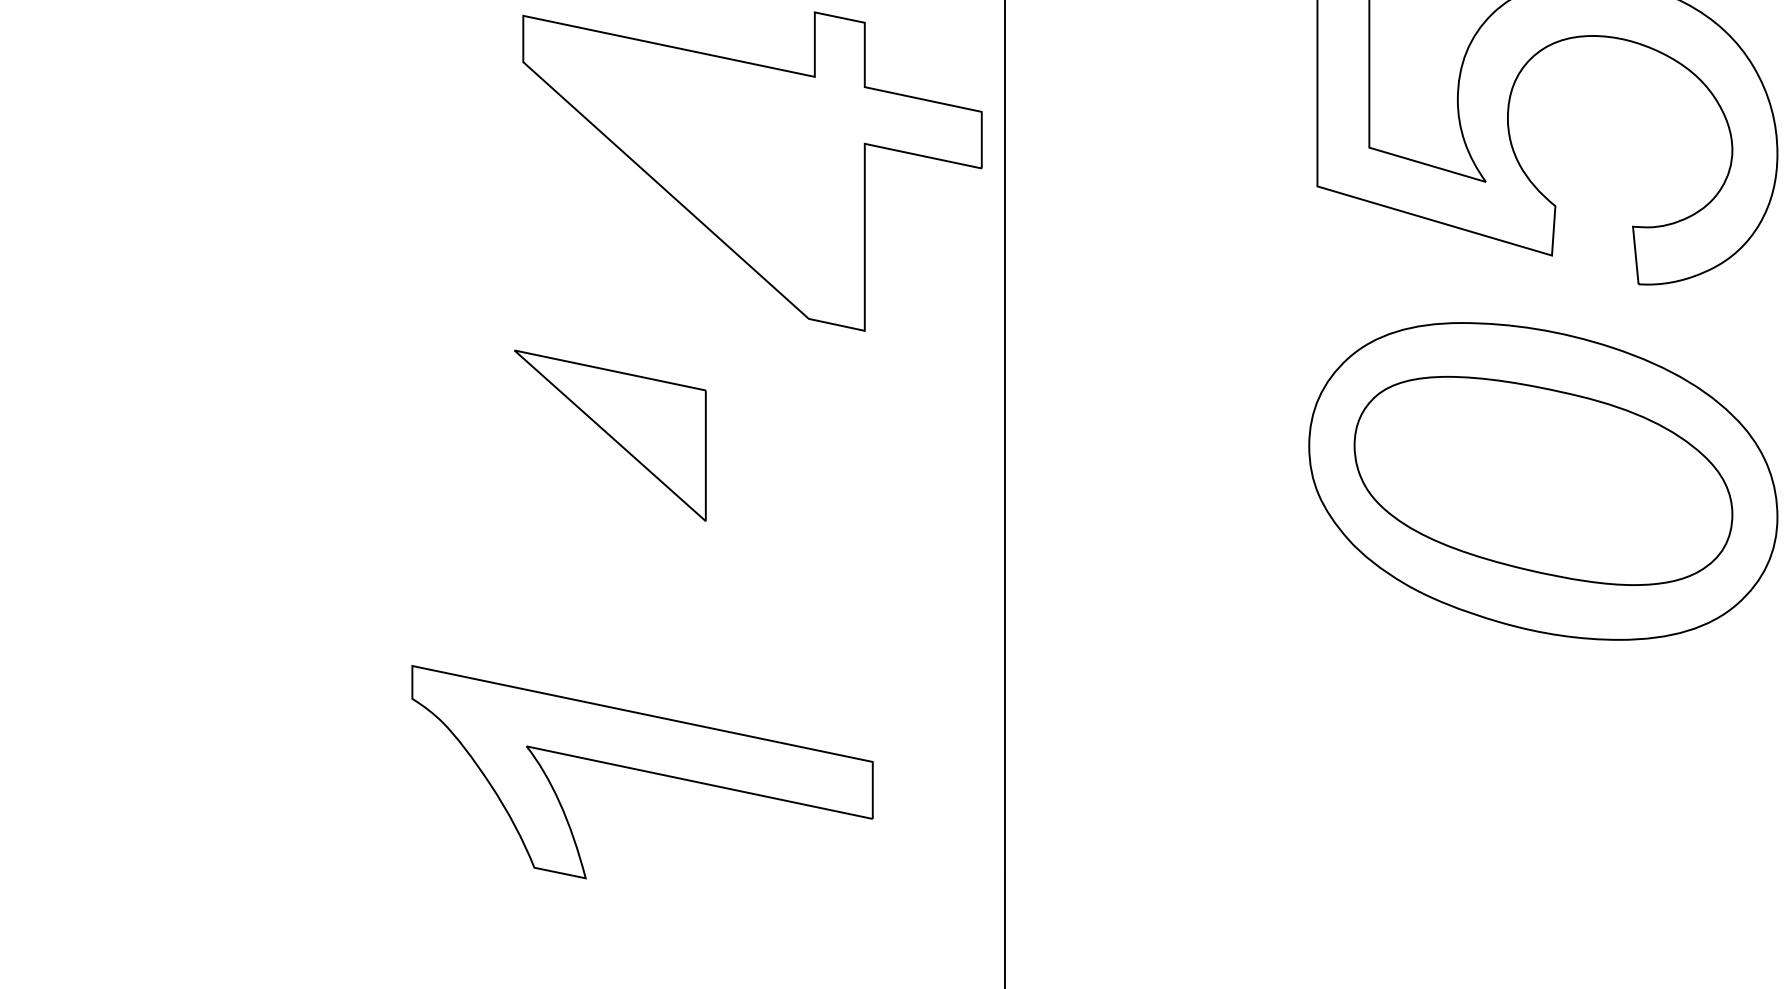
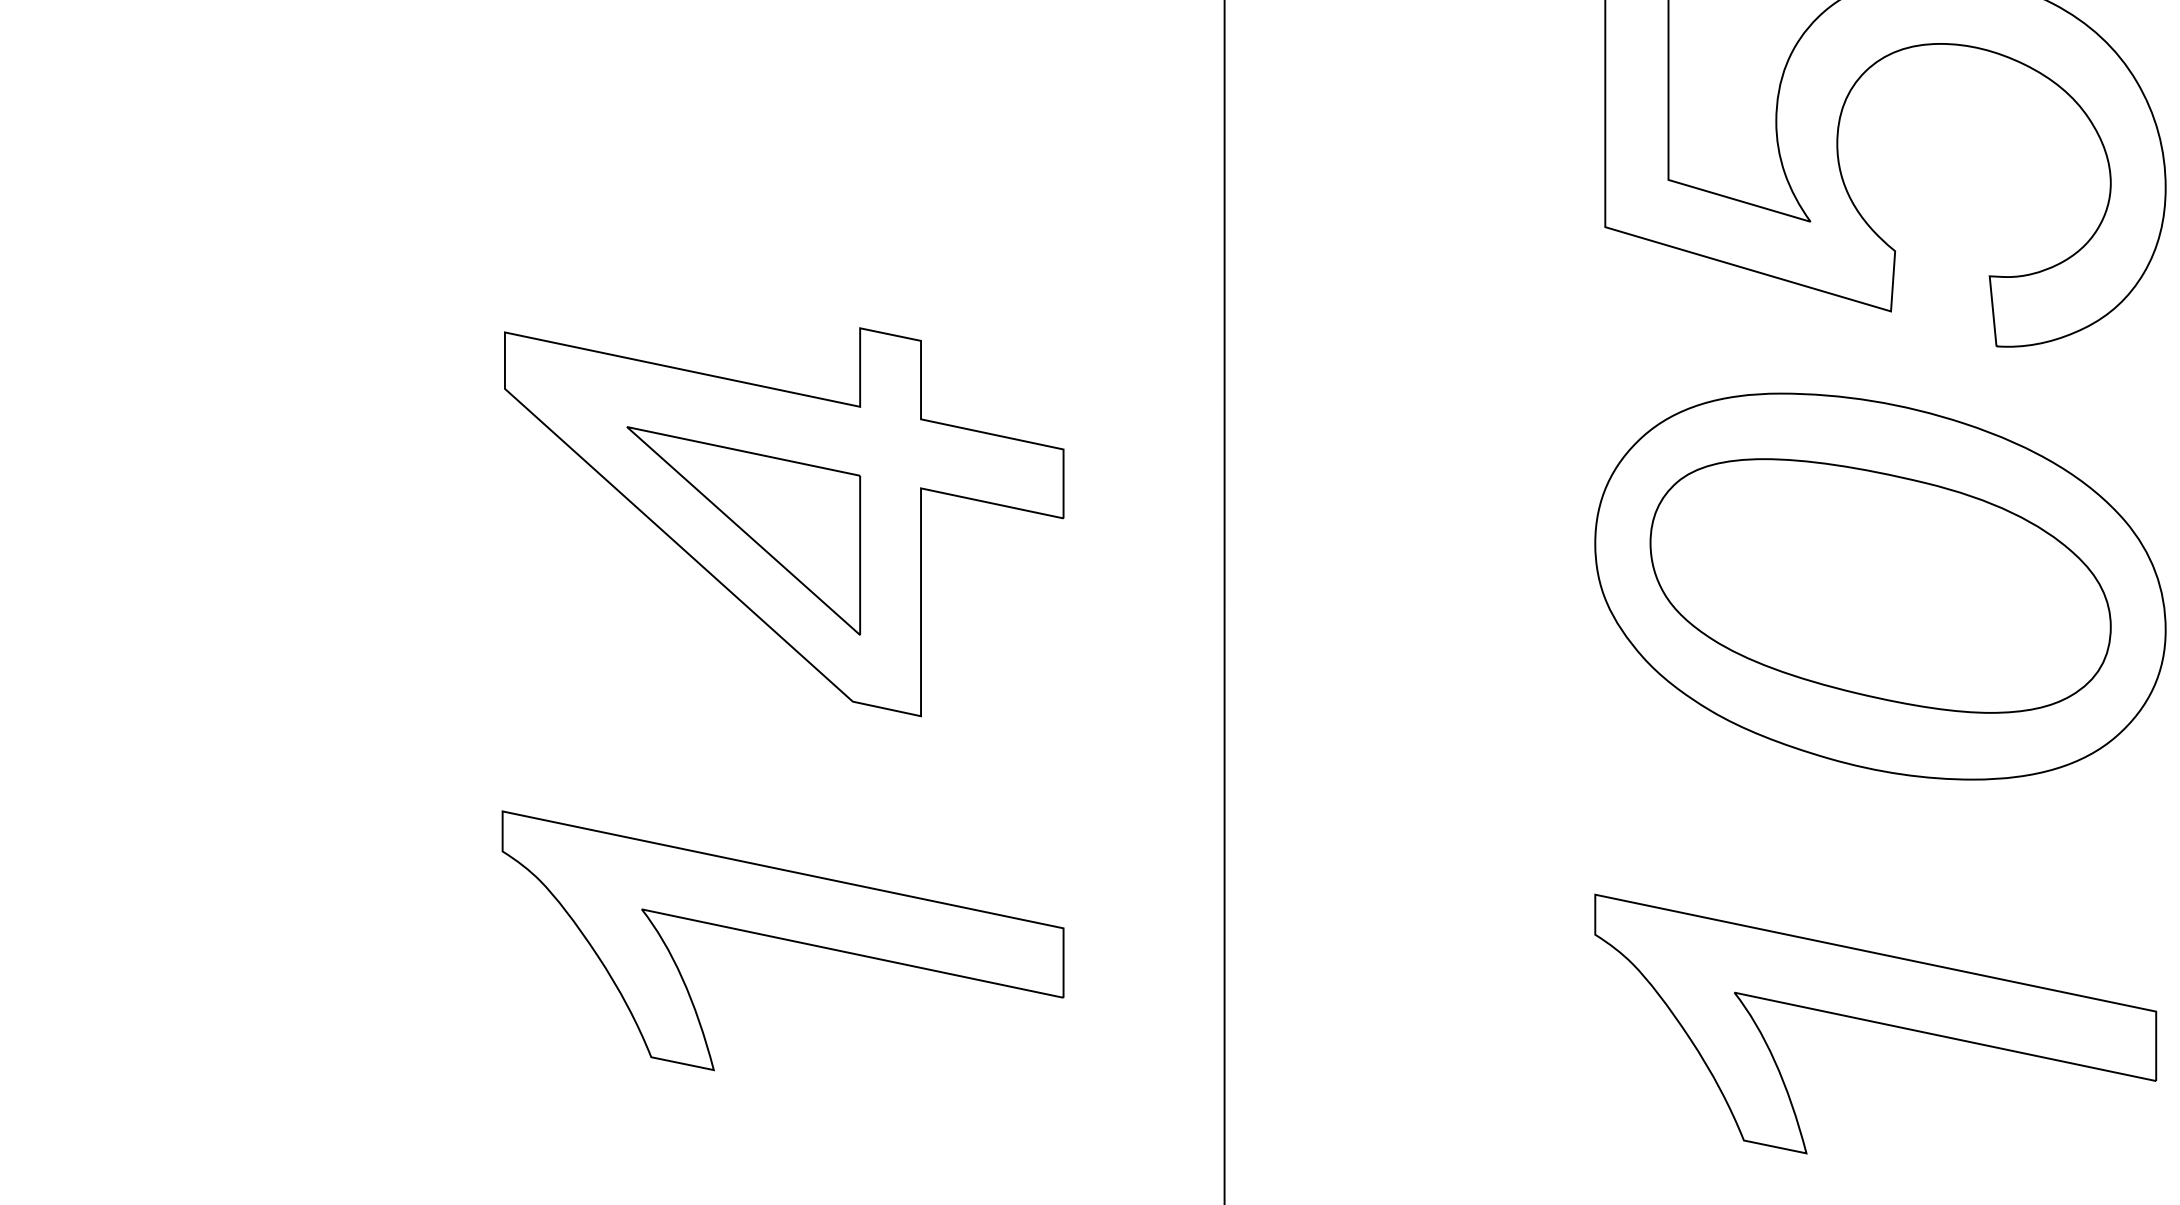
part: (752, 171) -> (784, 522), moved
part: (1539, 840) -> (1875, 1024), added

